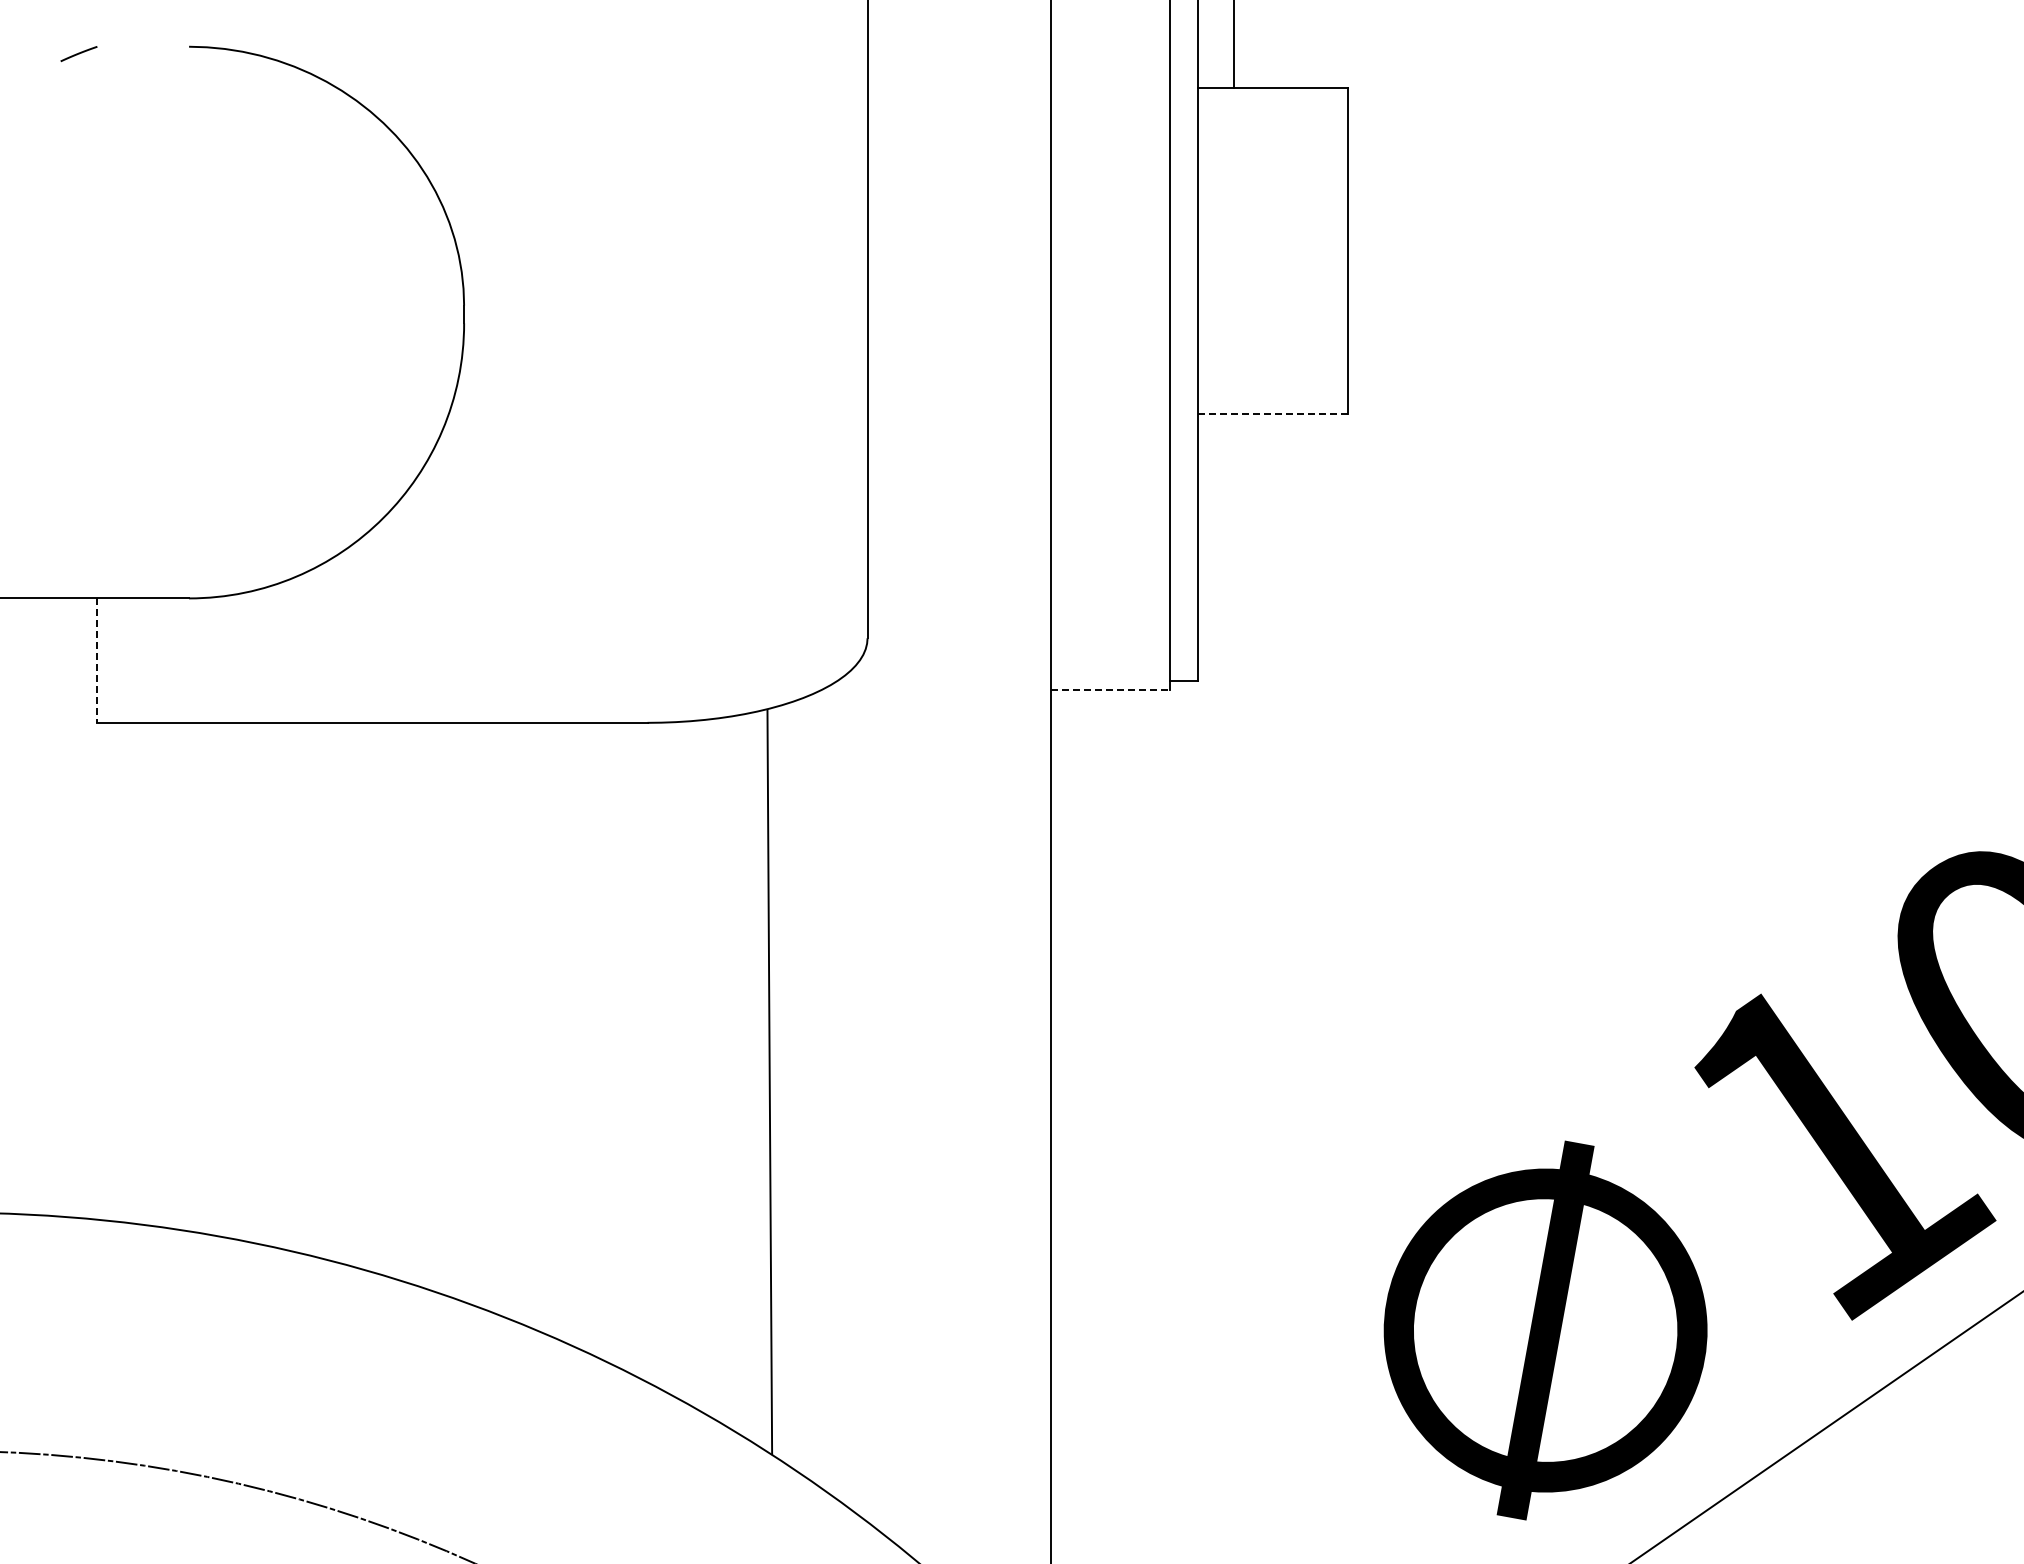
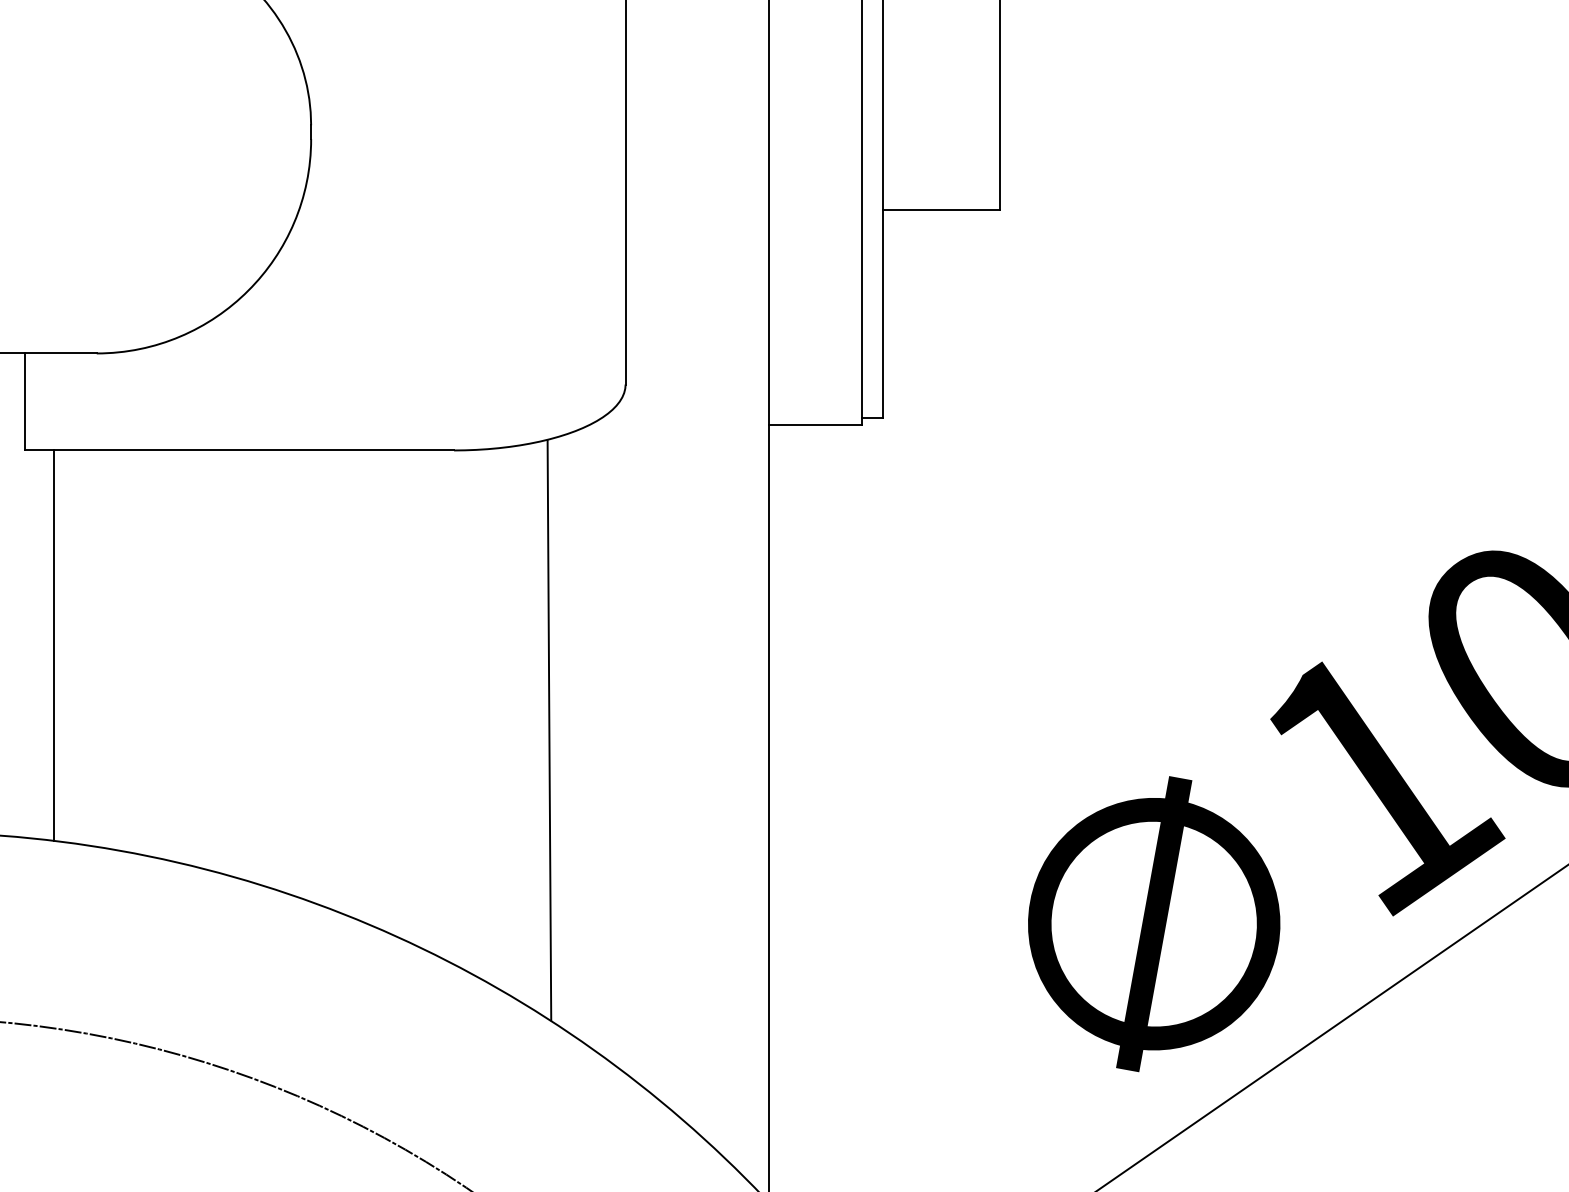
line: (1273, 414) -> (942, 210), dashed -> solid
line: (97, 661) -> (25, 402), dashed -> solid
line: (1110, 690) -> (815, 425), dashed -> solid
line: (134, 972) -> (54, 645), added

